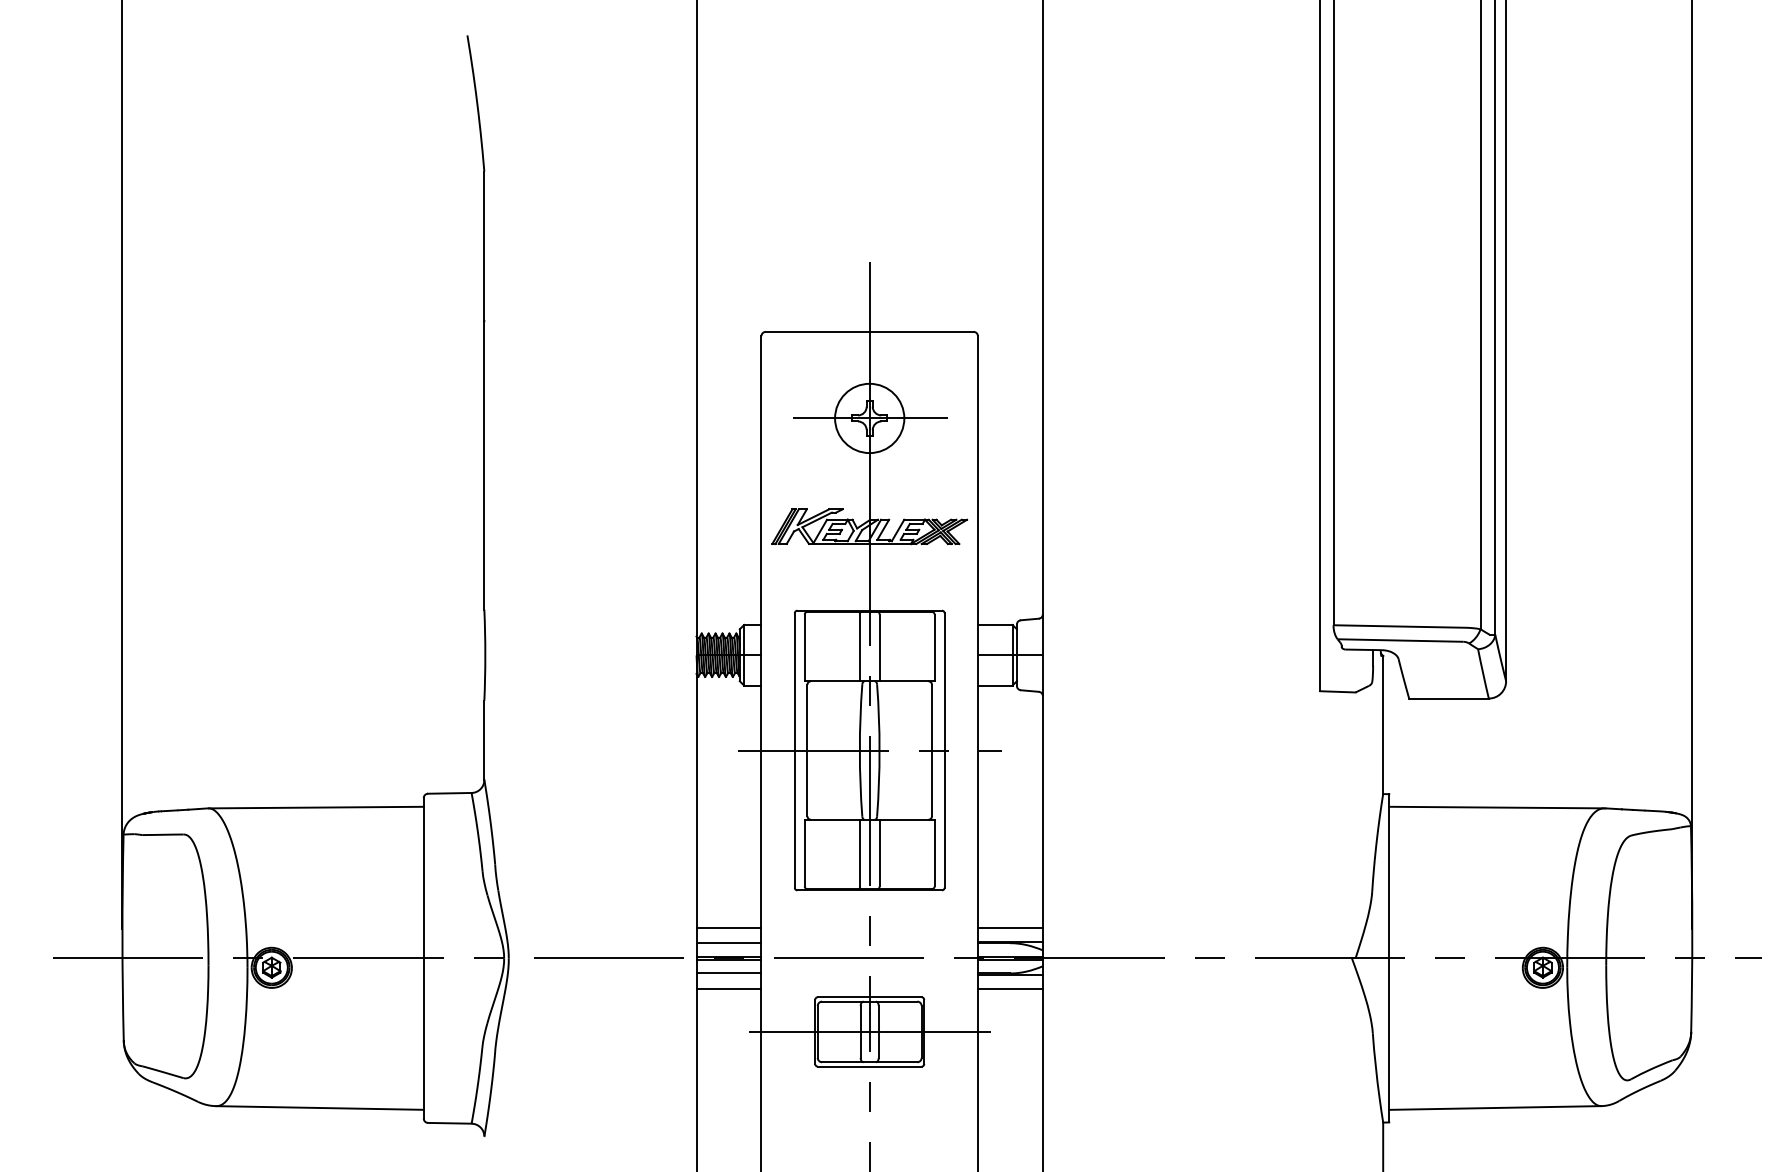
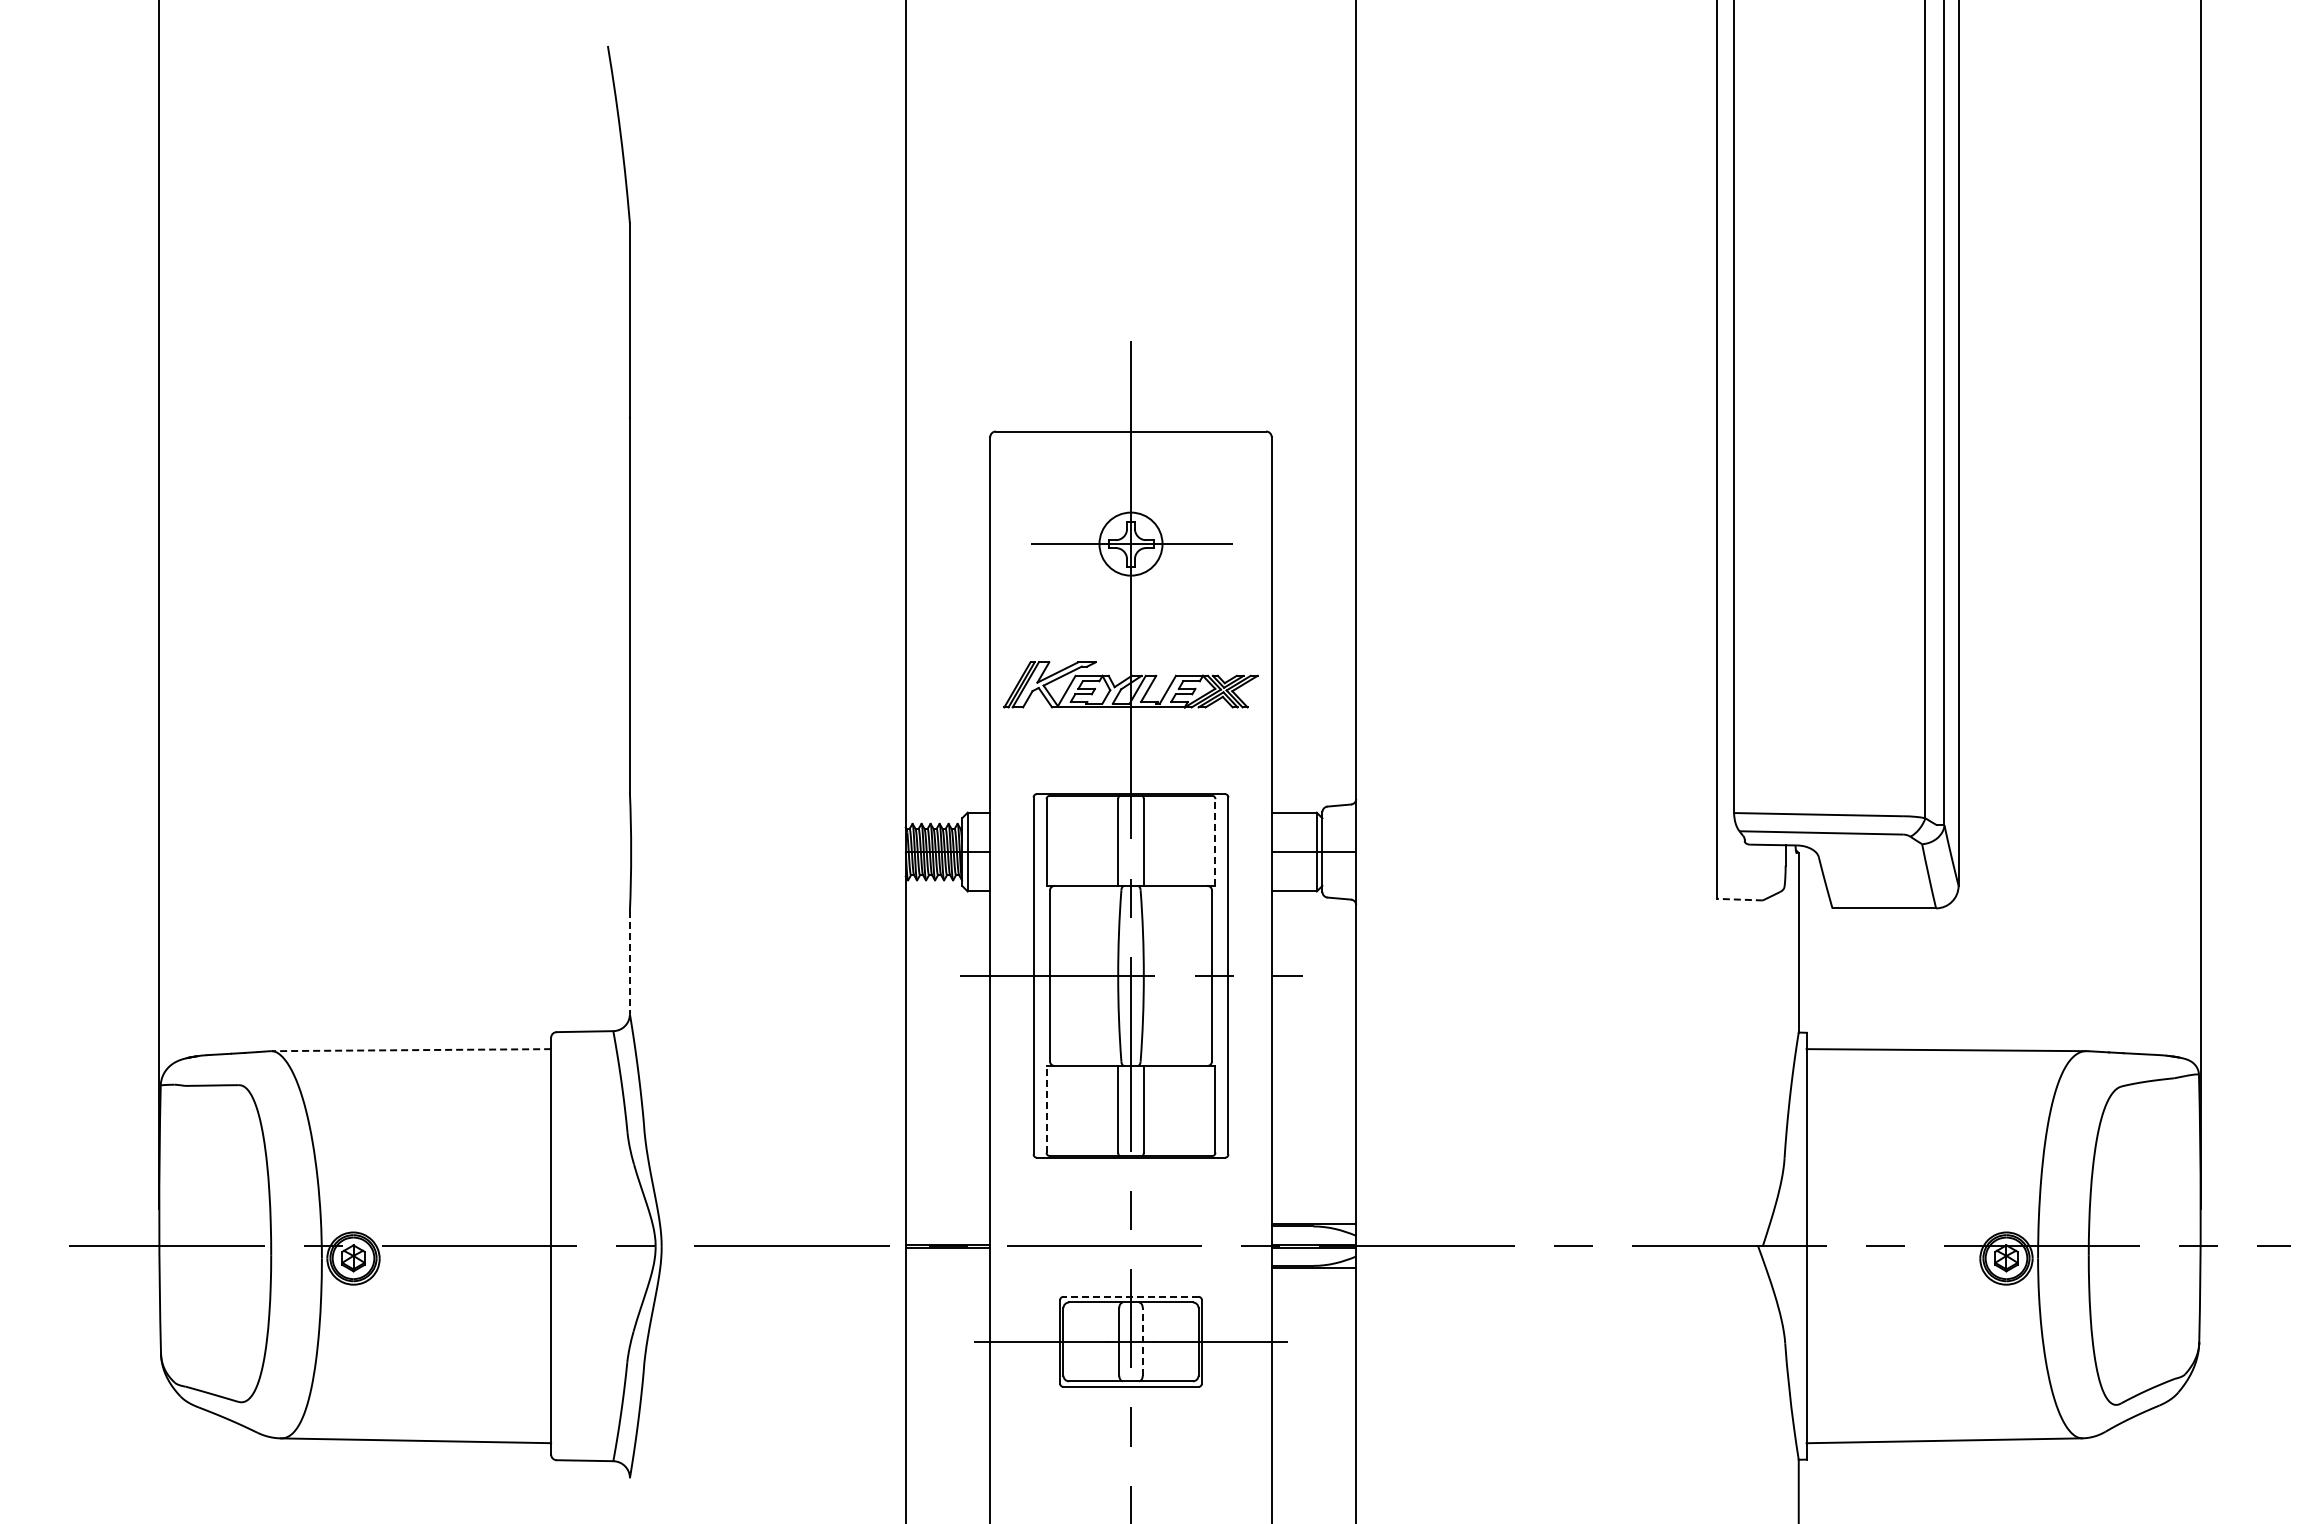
circle: (869, 418) -> (1130, 544), size x0.7
line: (934, 647) -> (1215, 842), solid -> dashed
line: (1337, 691) -> (1739, 899), solid -> dashed
line: (484, 740) -> (629, 962), solid -> dashed
line: (316, 807) -> (411, 1050), solid -> dashed
line: (804, 852) -> (1046, 1108), solid -> dashed
line: (728, 927) -> (947, 1206), removed
line: (1010, 927) -> (1313, 1206), removed
line: (728, 943) -> (947, 1226), removed
line: (728, 973) -> (947, 1265), removed
line: (728, 988) -> (947, 1285), removed
line: (1010, 988) -> (1313, 1285), removed
line: (870, 997) -> (1131, 1296), solid -> dashed
line: (878, 1031) -> (1142, 1341), solid -> dashed

